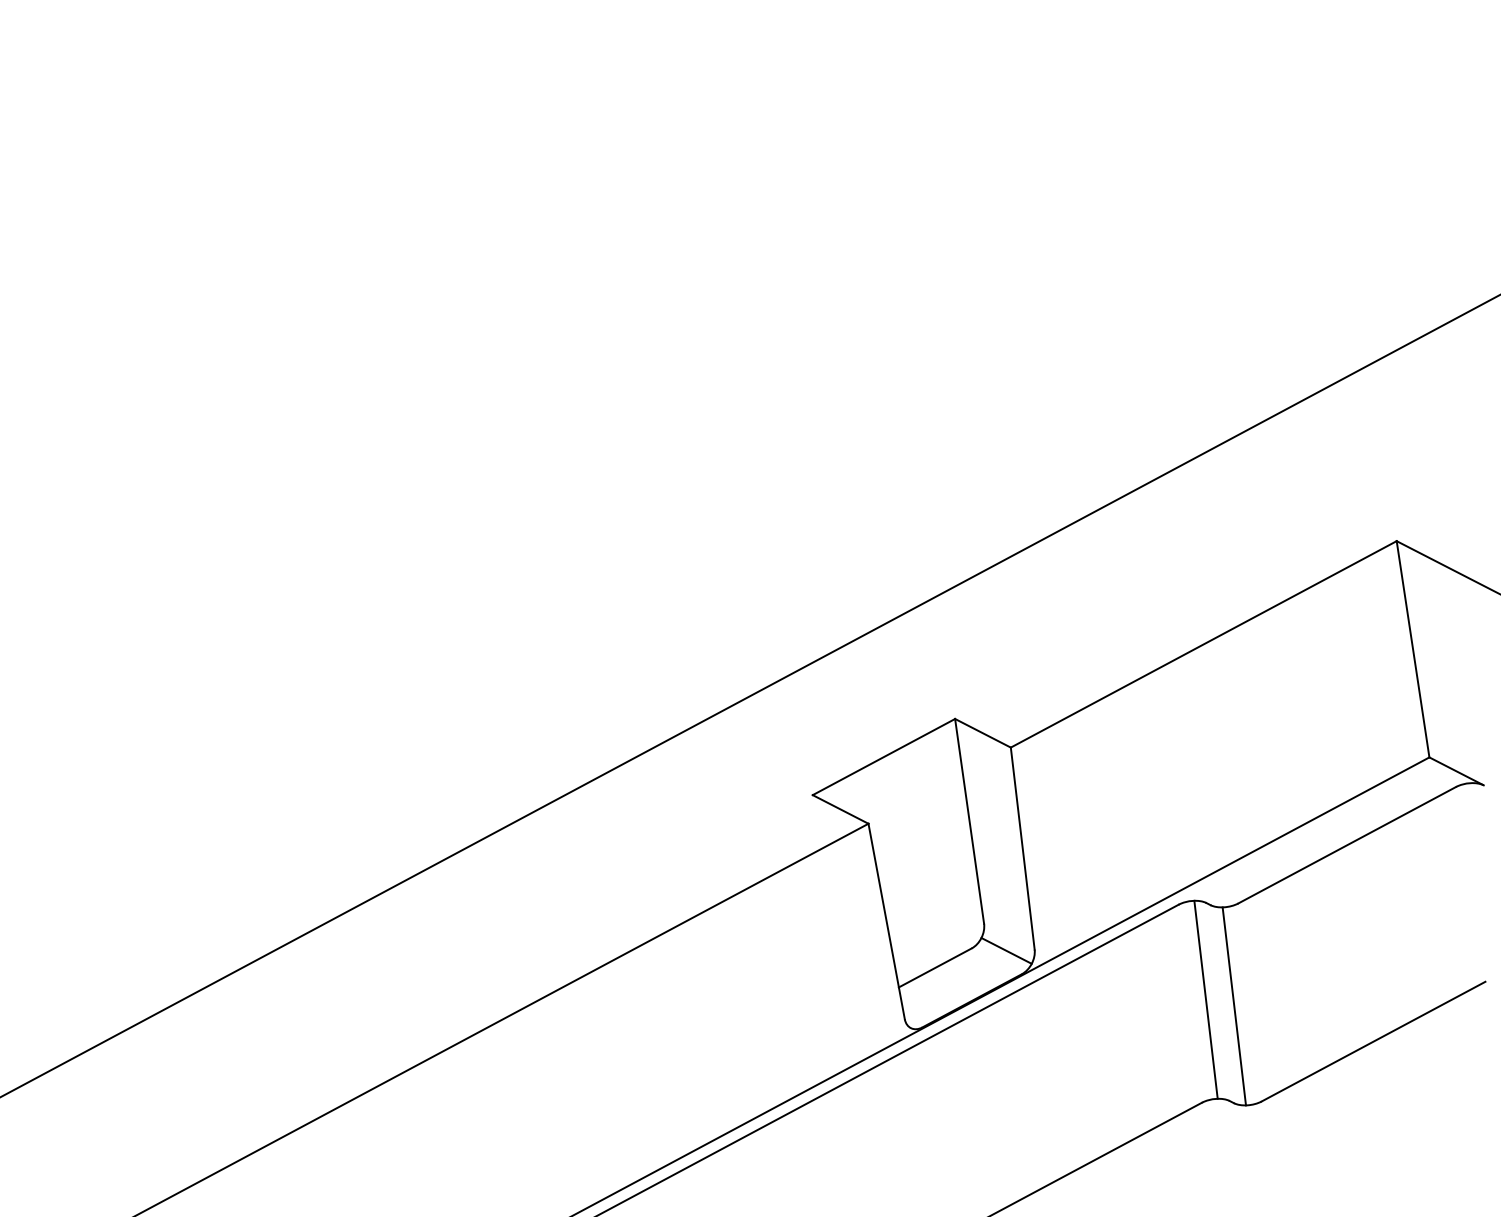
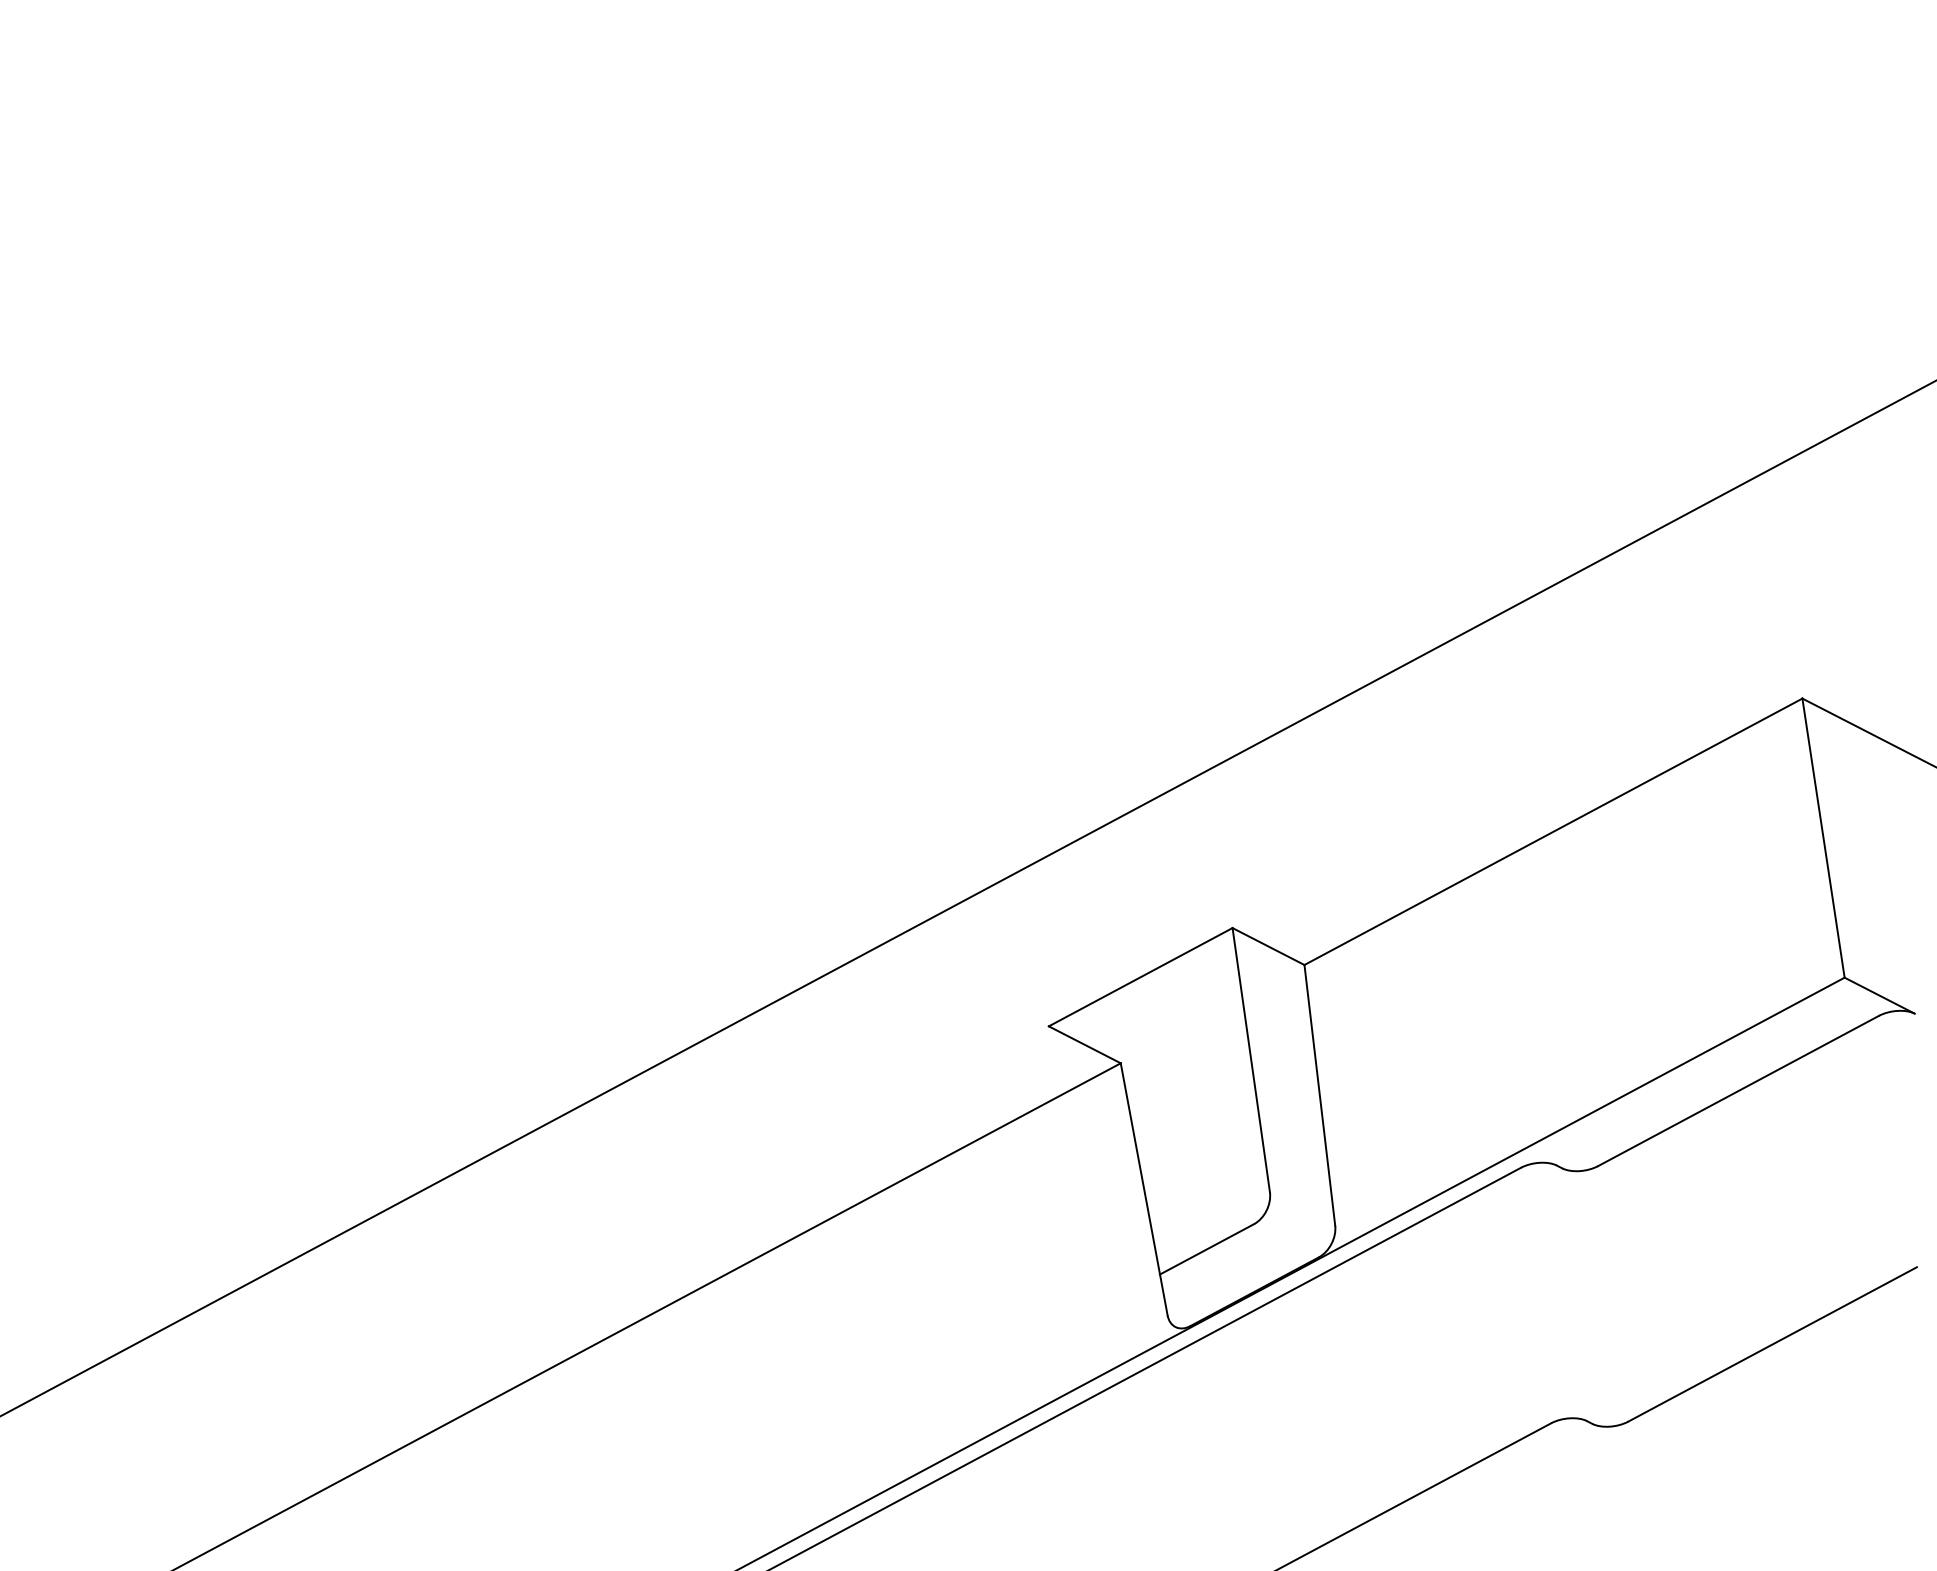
line: (1006, 950) -> (1298, 1226), removed
line: (1205, 999) -> (1555, 1290), removed
line: (1233, 1006) -> (1591, 1299), removed

